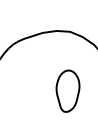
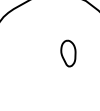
part: (67, 90) -> (68, 52), size x0.6

